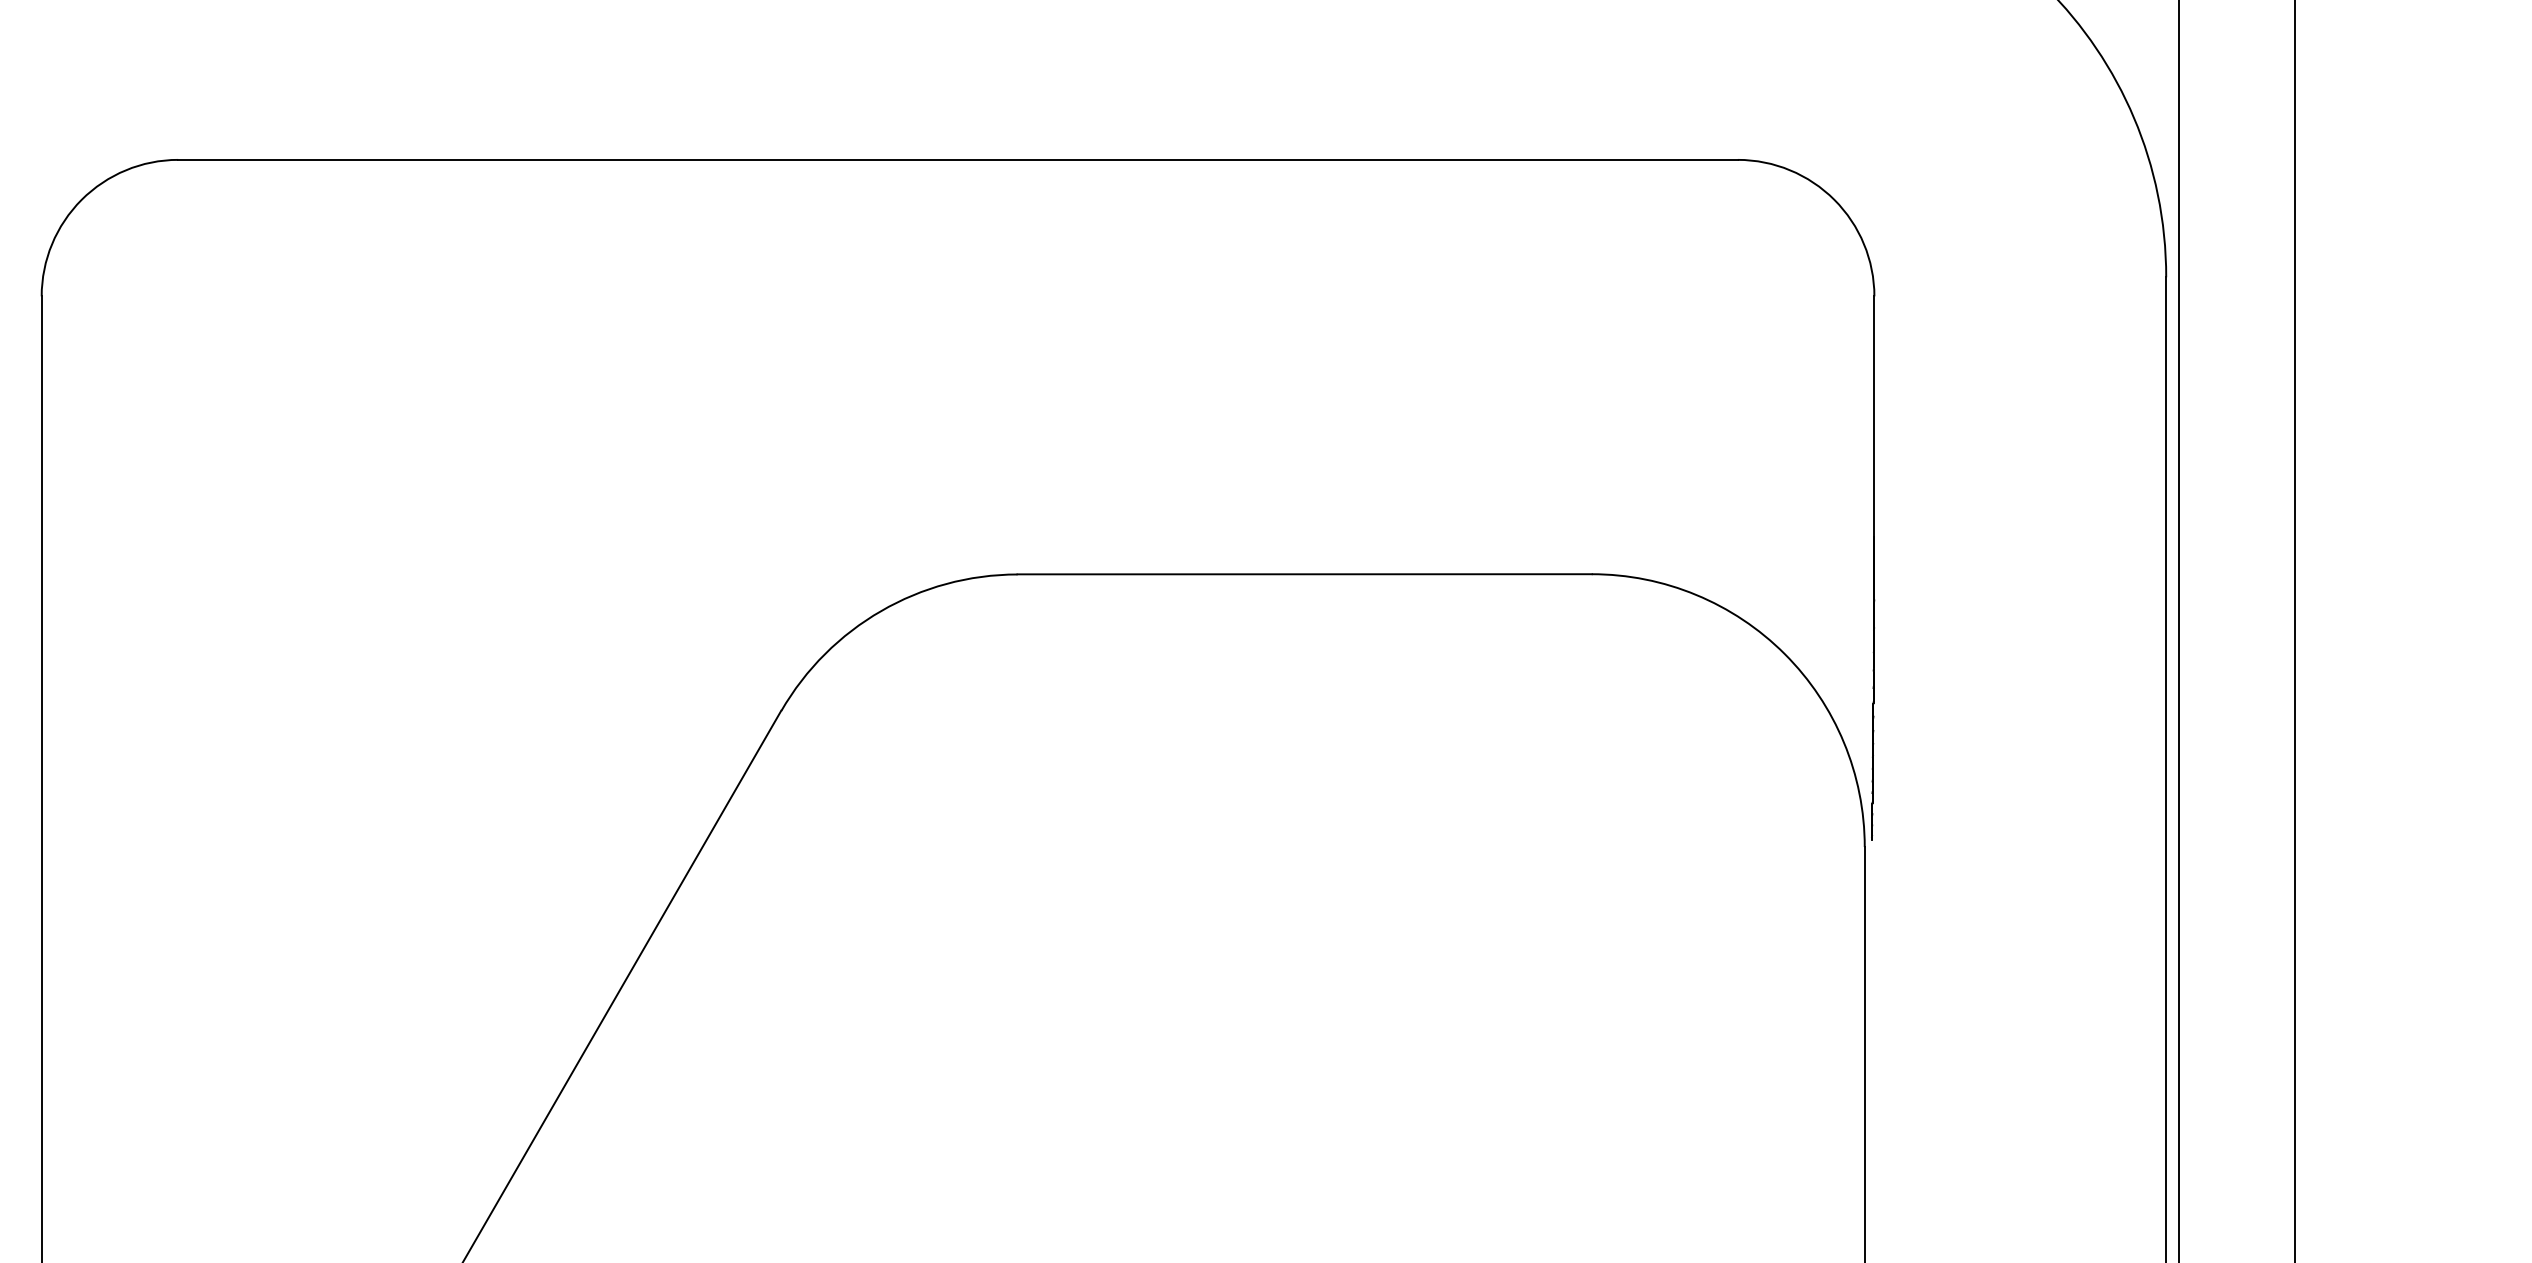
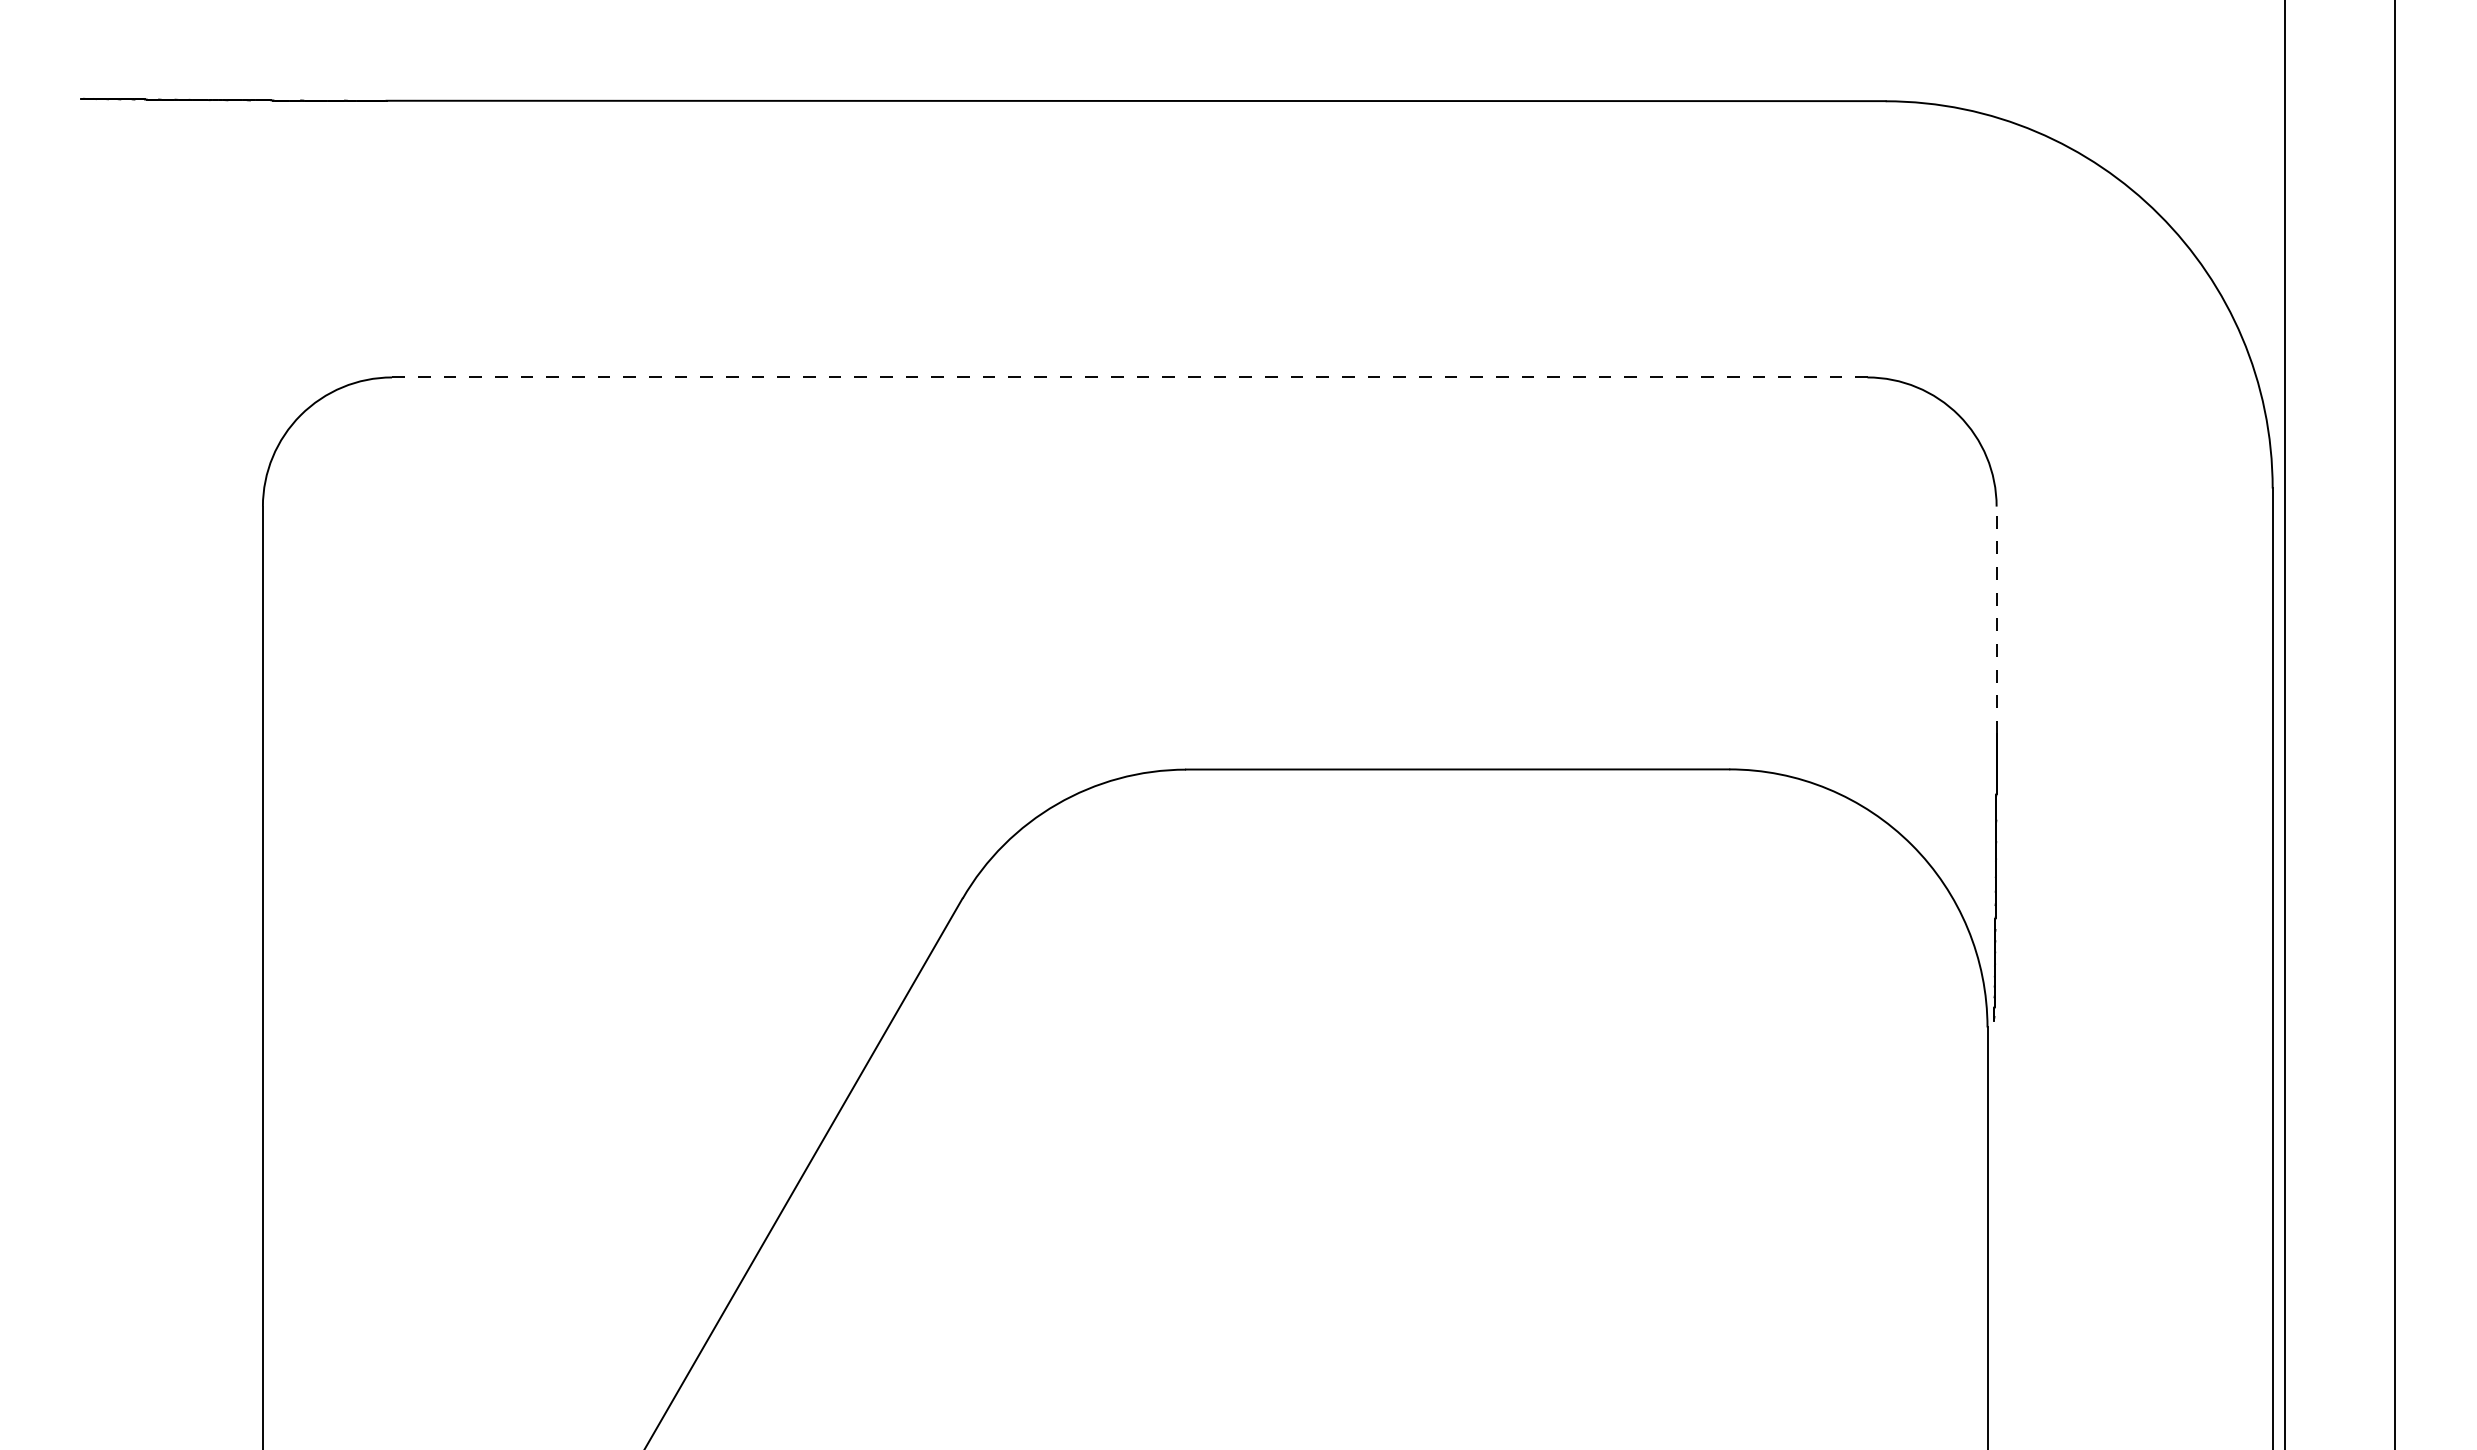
line: (957, 159) -> (1129, 377), solid -> dashed
line: (1874, 416) -> (1996, 620), solid -> dashed

